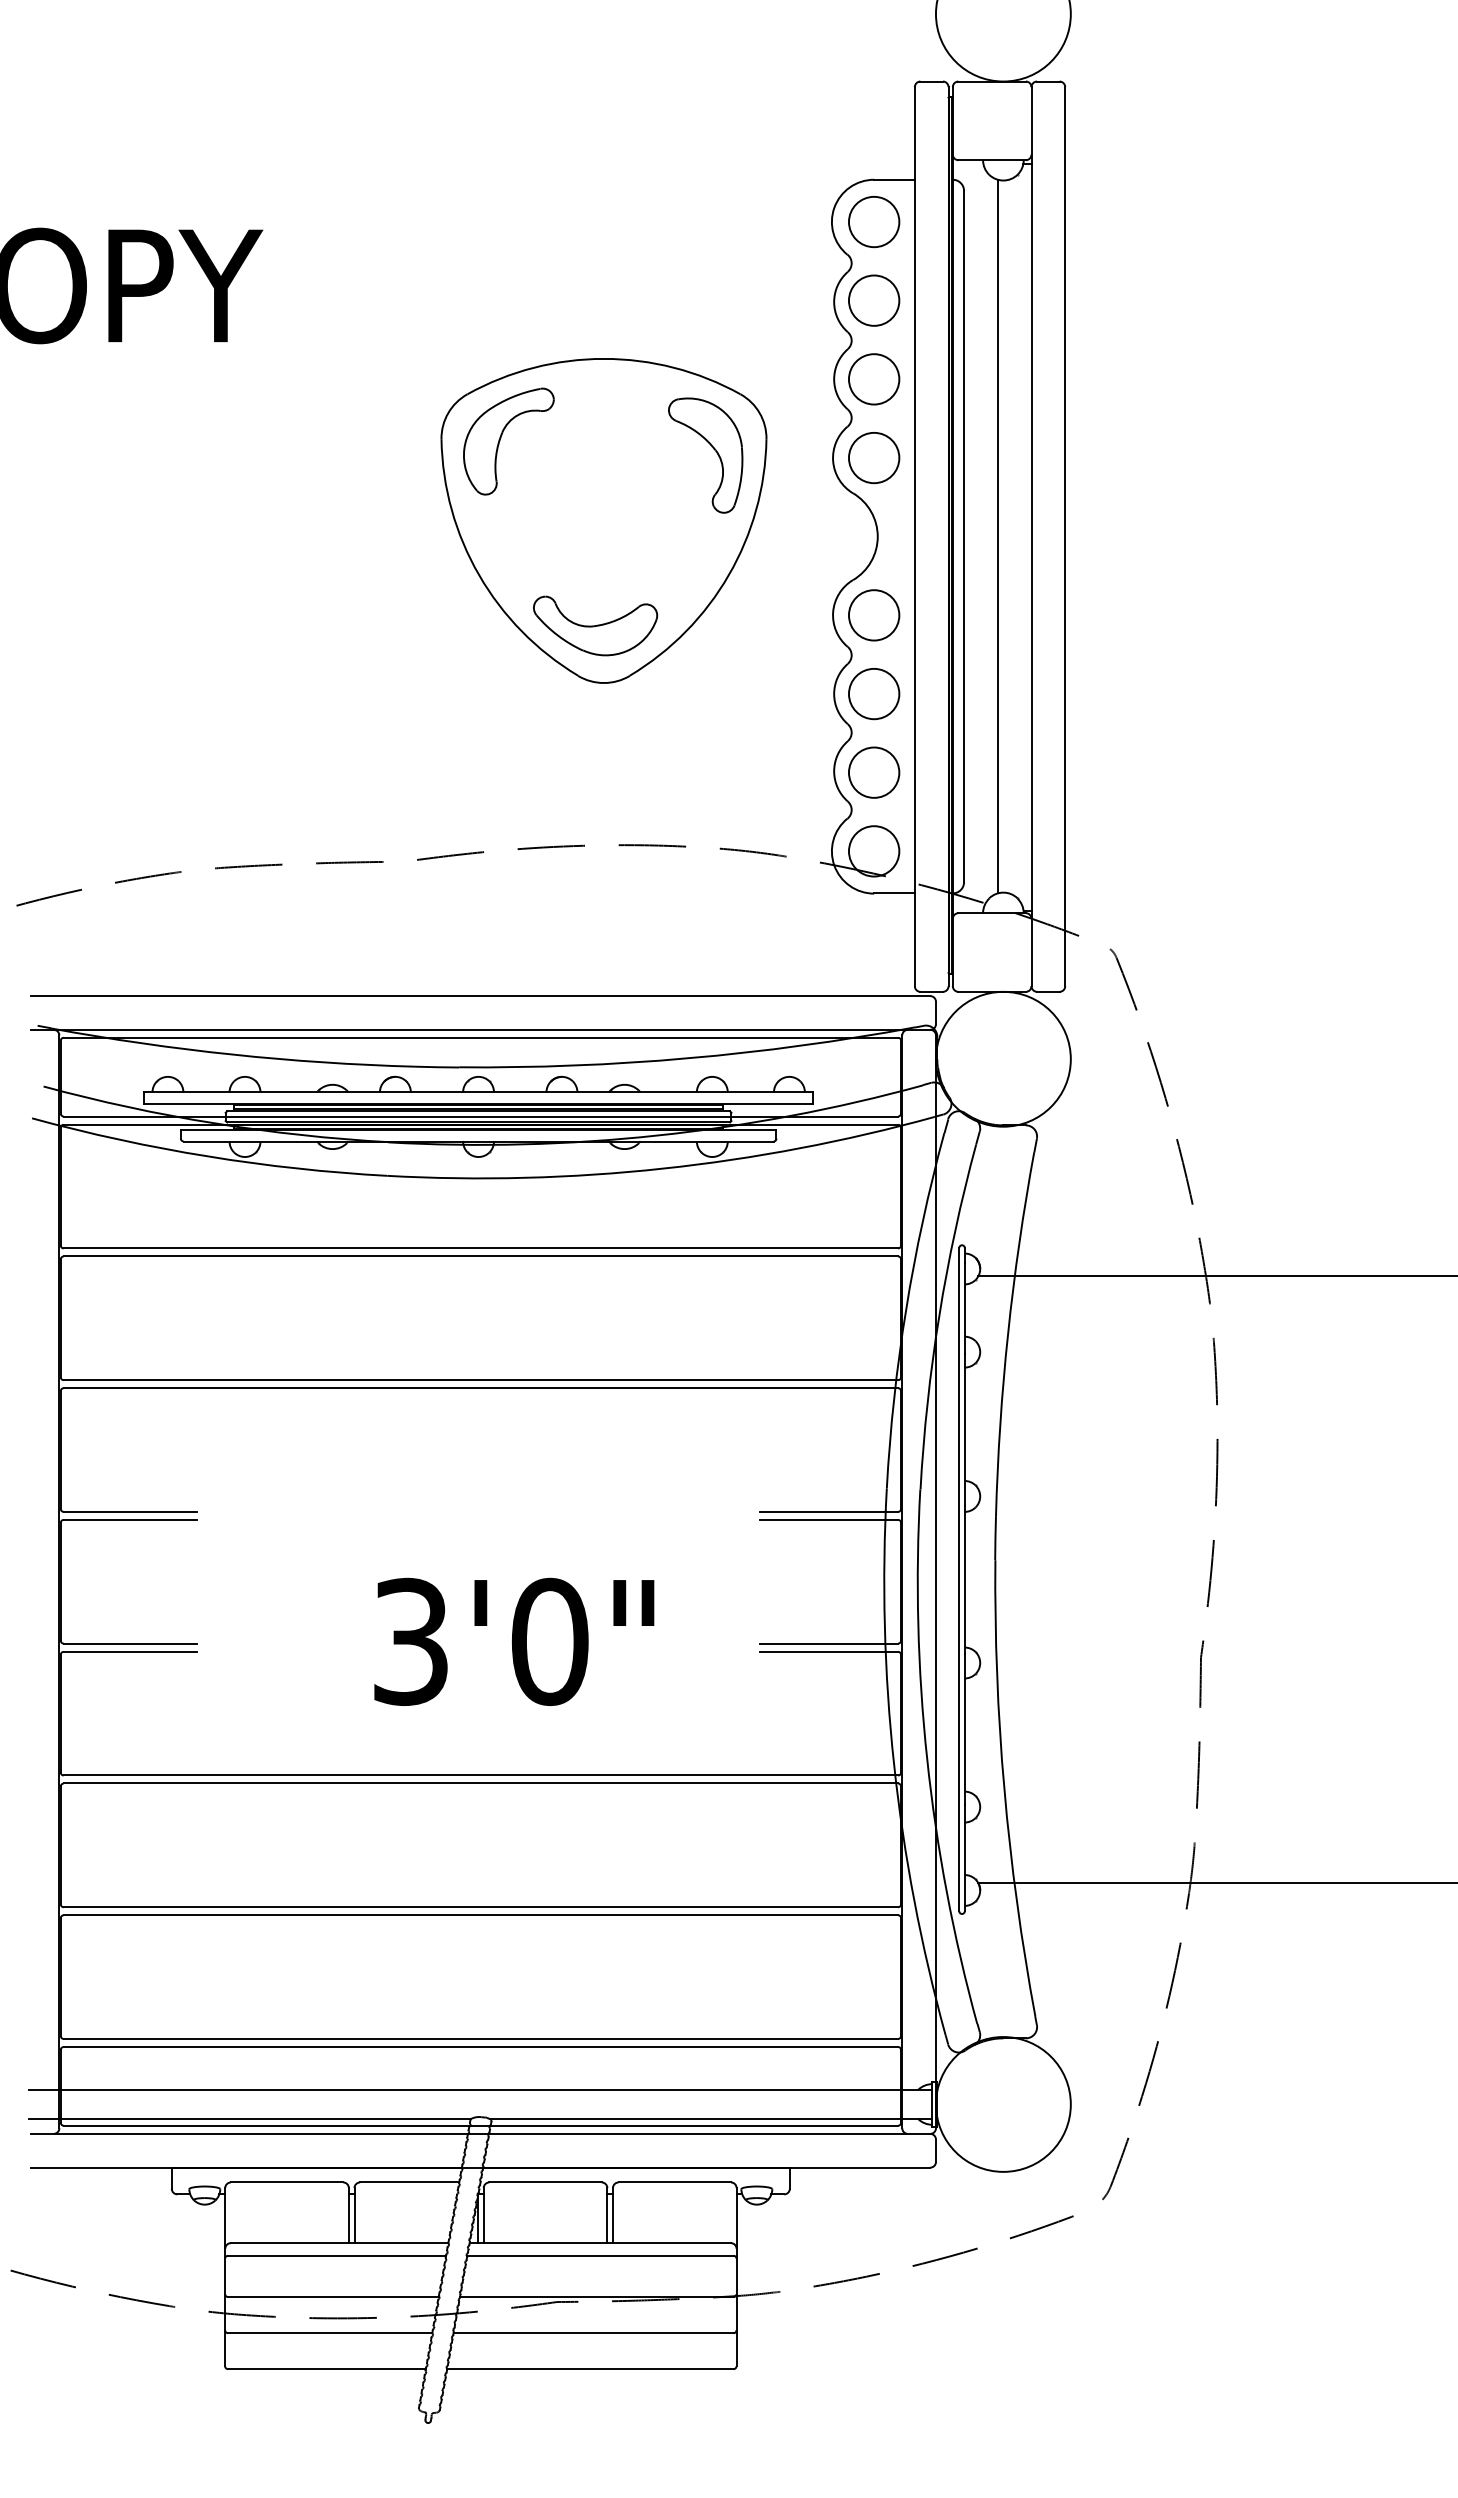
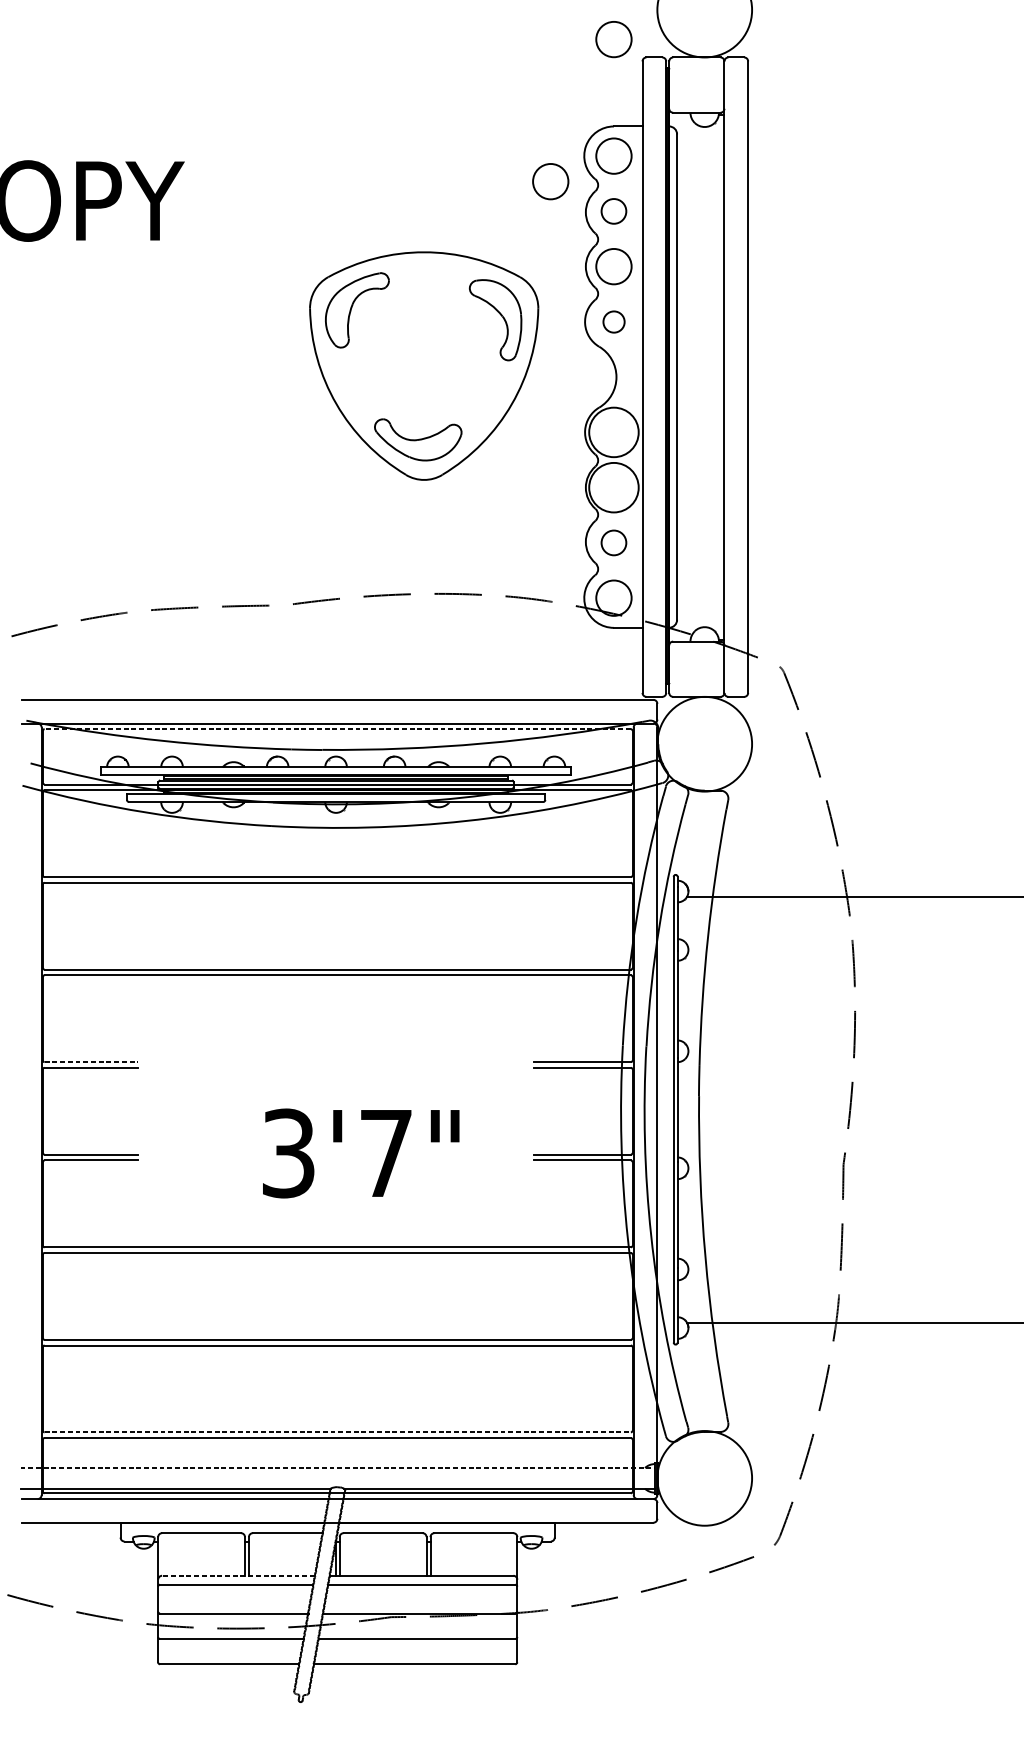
circle: (874, 56) -> (614, 39), added
circle: (784, 258) -> (550, 181), added
circle: (873, 300) -> (613, 211), size x0.7
circle: (874, 458) -> (614, 322), size x0.6
line: (997, 536) -> (700, 377), removed
circle: (873, 615) -> (613, 432), size x1.4
circle: (873, 693) -> (613, 487), size x1.4
circle: (873, 772) -> (613, 542), size x0.7
line: (480, 1037) -> (337, 728), solid -> dashed
line: (130, 1511) -> (91, 1061), solid -> dashed
text: (549, 1641) -> (385, 1153), 3'0" -> 3'7"
line: (481, 2039) -> (338, 1432), solid -> dashed
line: (480, 2089) -> (337, 1467), solid -> dashed
line: (339, 2243) -> (238, 1576), solid -> dashed

